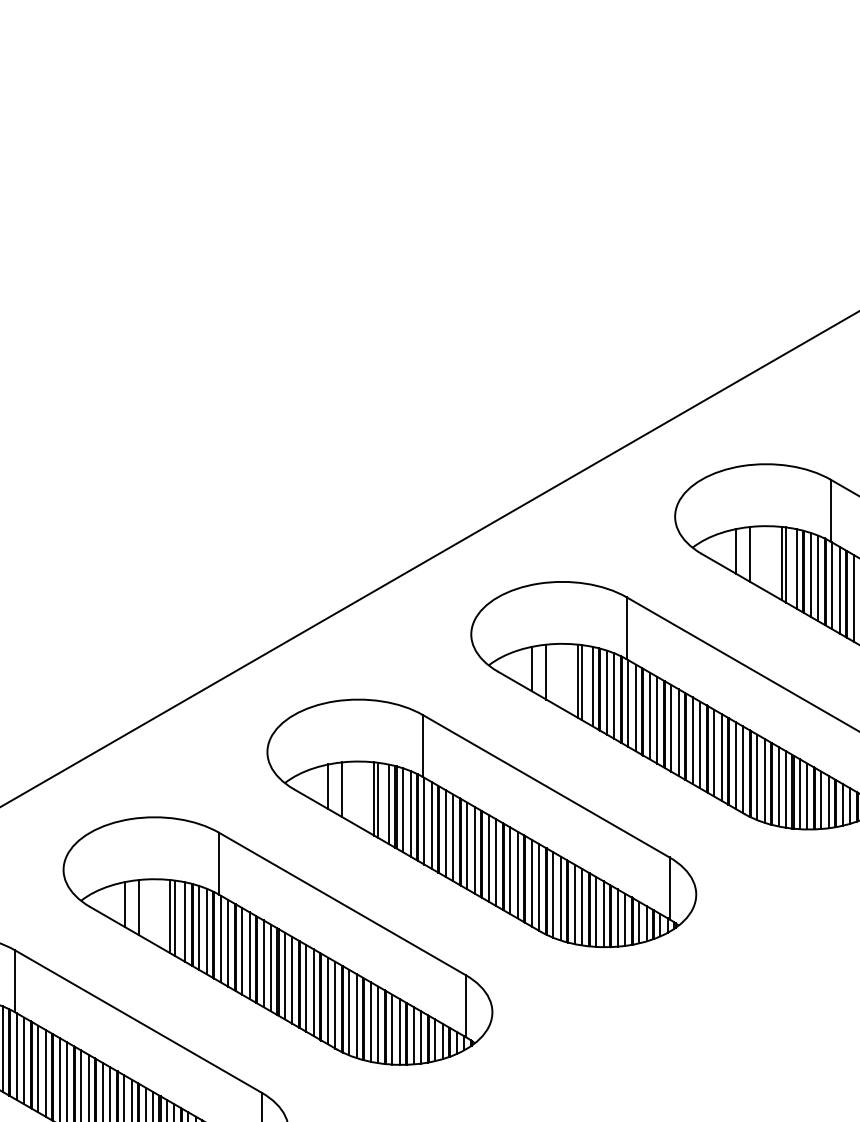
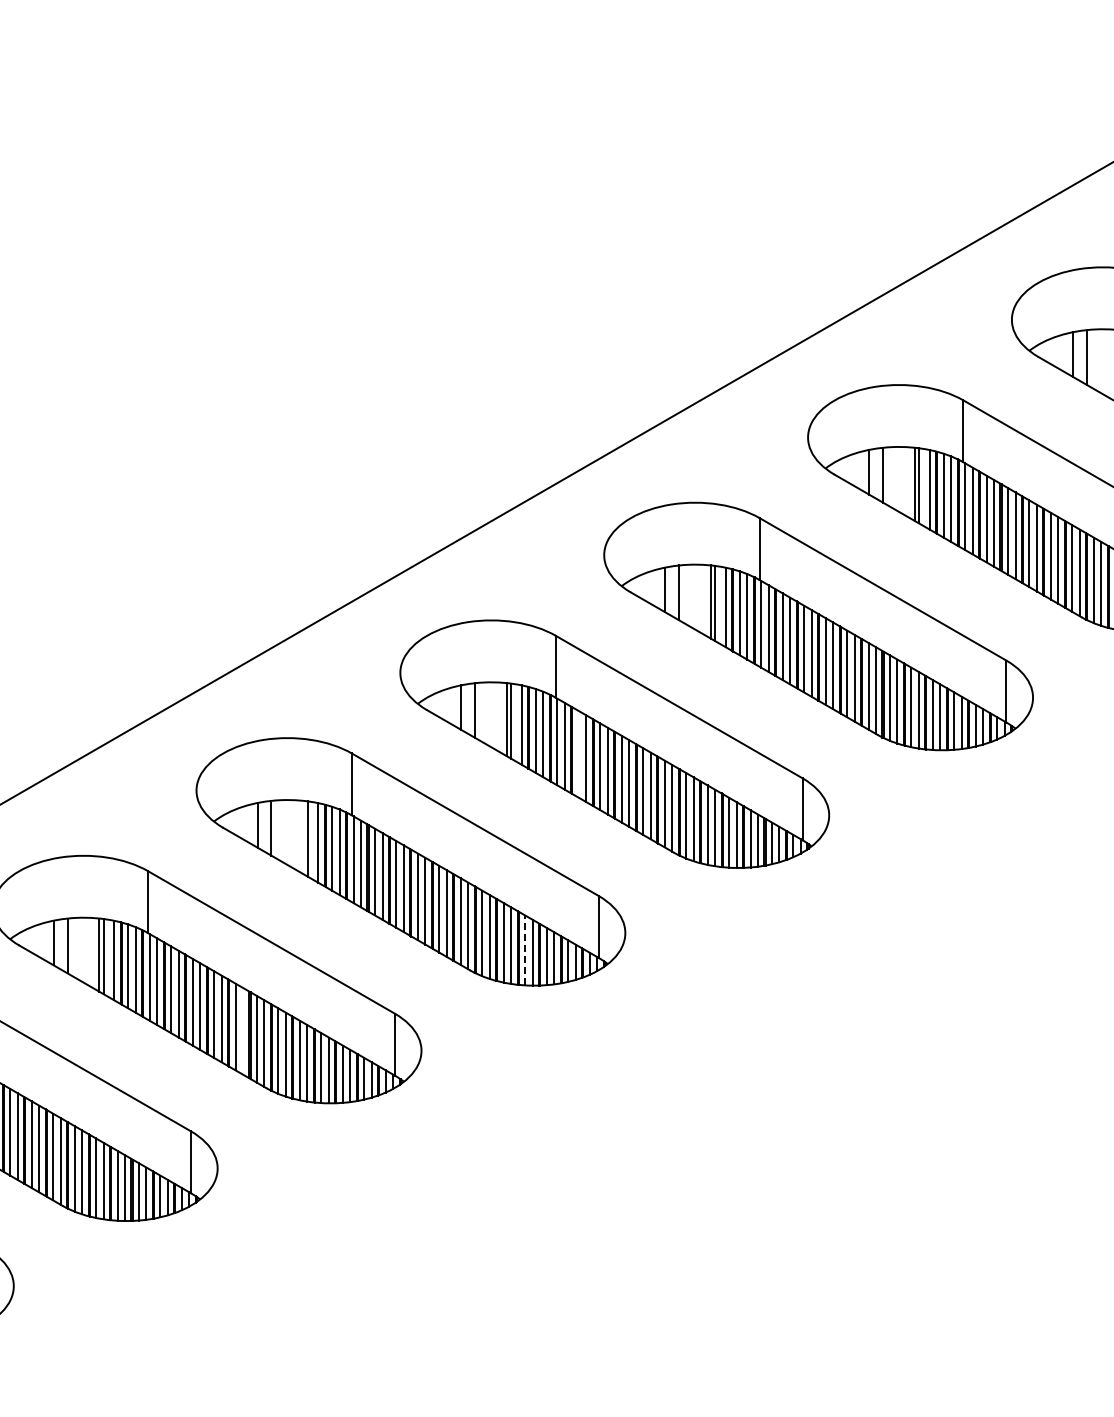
line: (649, 716) -> (578, 754), removed
line: (374, 799) -> (303, 837), removed
line: (596, 912) -> (525, 950), solid -> dashed
line: (314, 992) -> (243, 1030), removed

